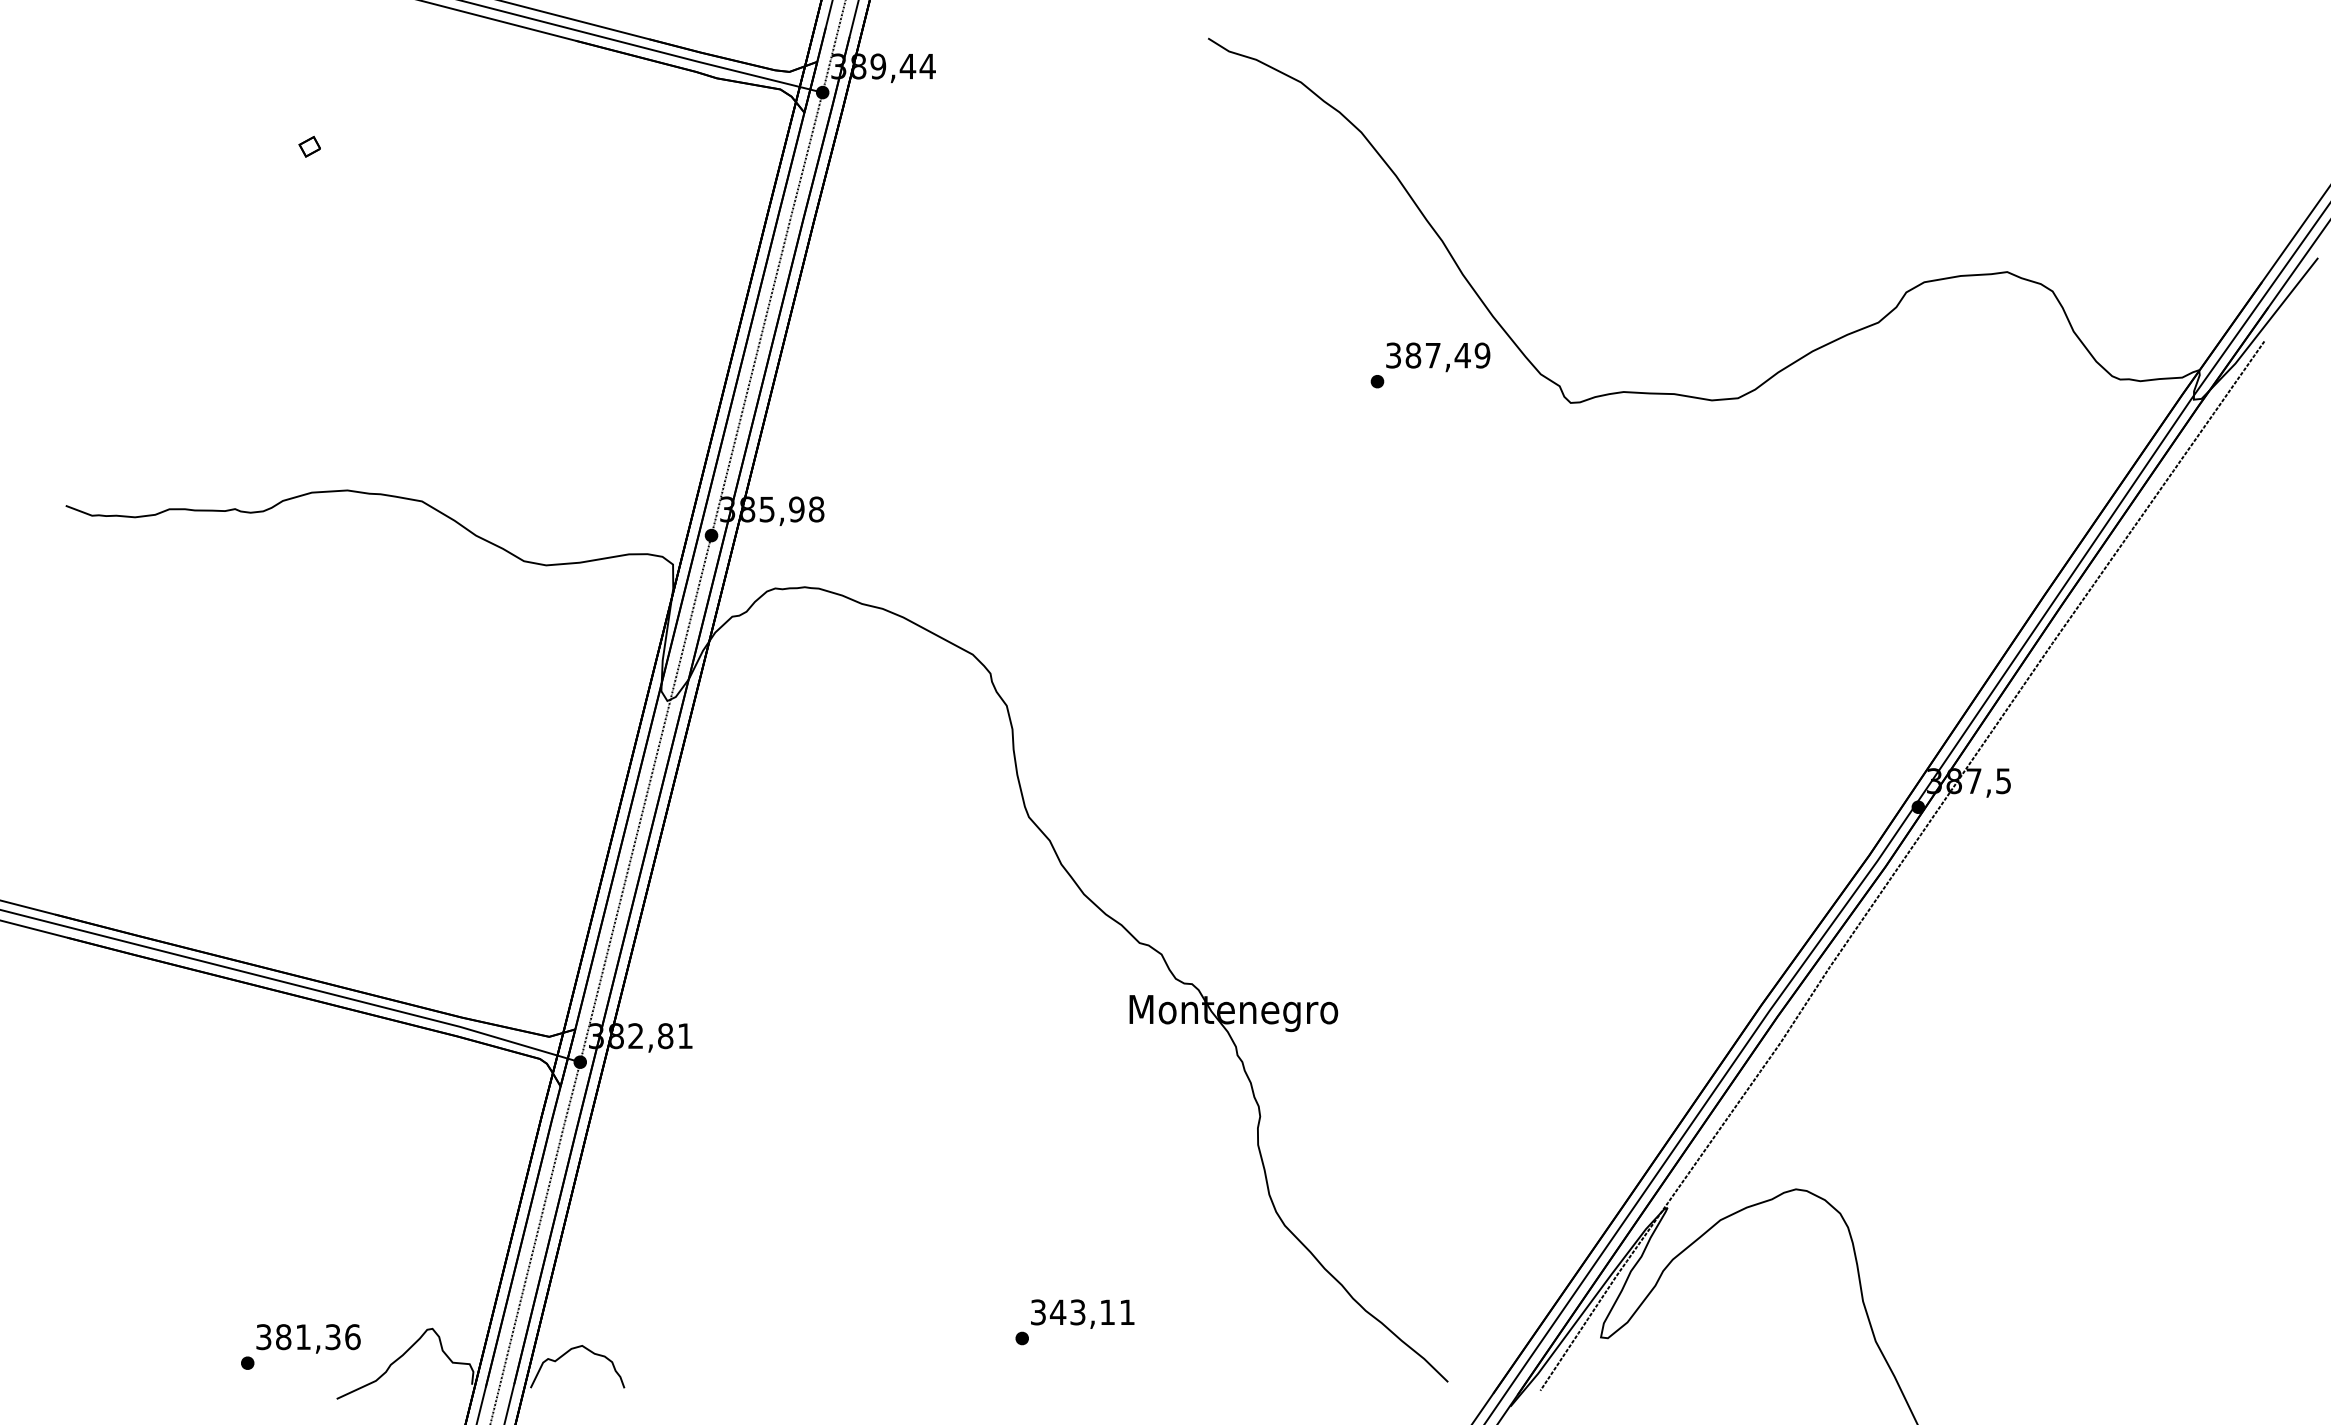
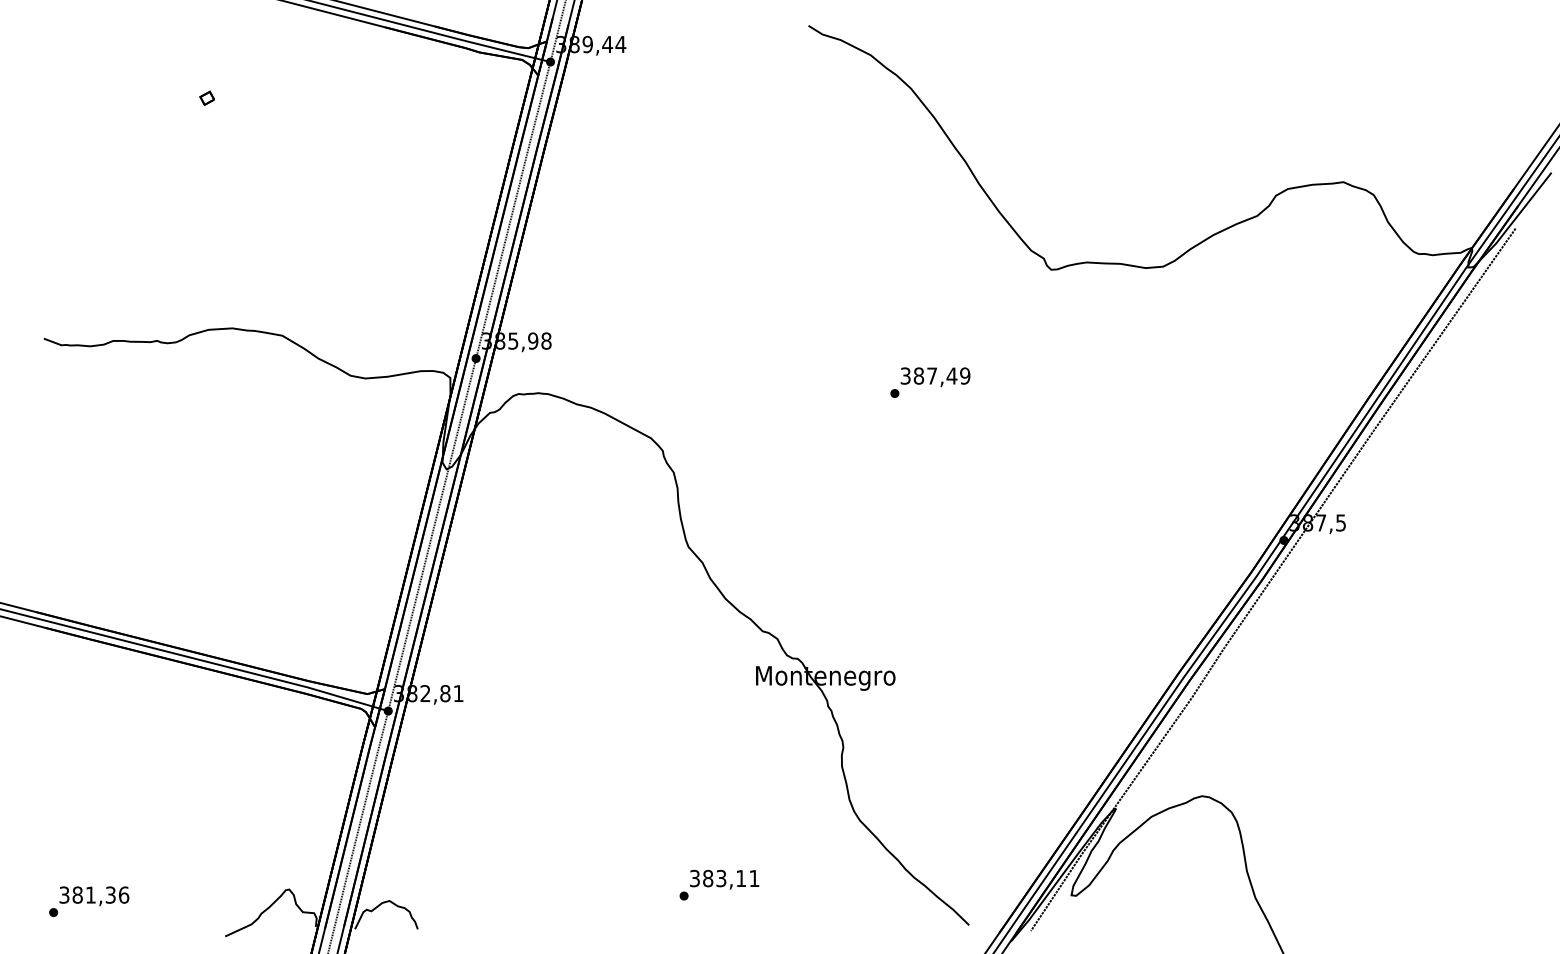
text: (1430, 365) -> (930, 382), moved
text: (1057, 1312) -> (707, 878), 343,11 -> 383,11
text: (301, 1346) -> (89, 901), moved

